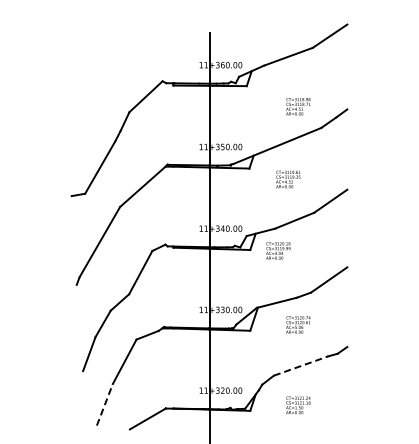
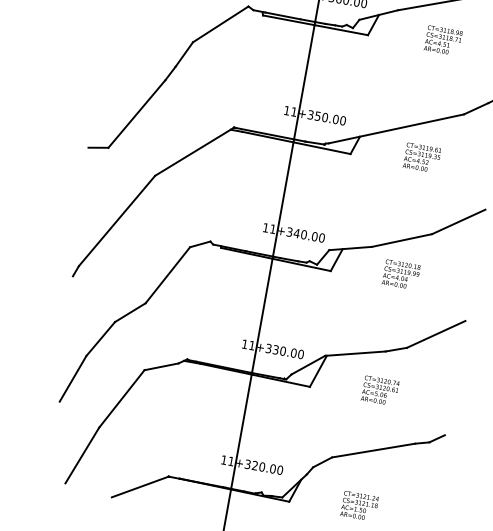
text: (298, 106) -> (443, 40), moved
text: (288, 179) -> (422, 158), moved
text: (278, 250) -> (401, 274), moved
line: (301, 366) -> (374, 451), dashed -> solid
line: (105, 404) -> (83, 455), dashed -> solid

